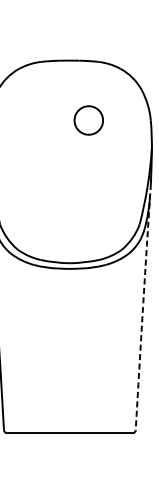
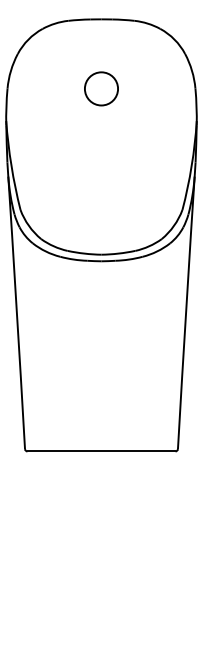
circle: (88, 120) -> (101, 88), moved
arc: (143, 306) -> (186, 305), dashed -> solid

